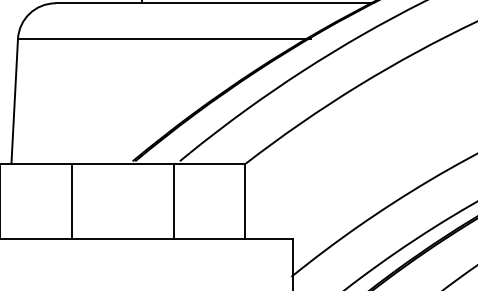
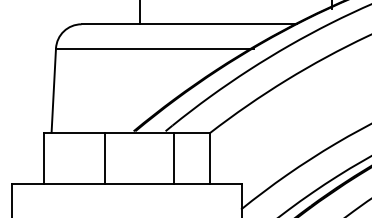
line: (71, 200) -> (104, 157), moved
line: (173, 200) -> (174, 157), moved

